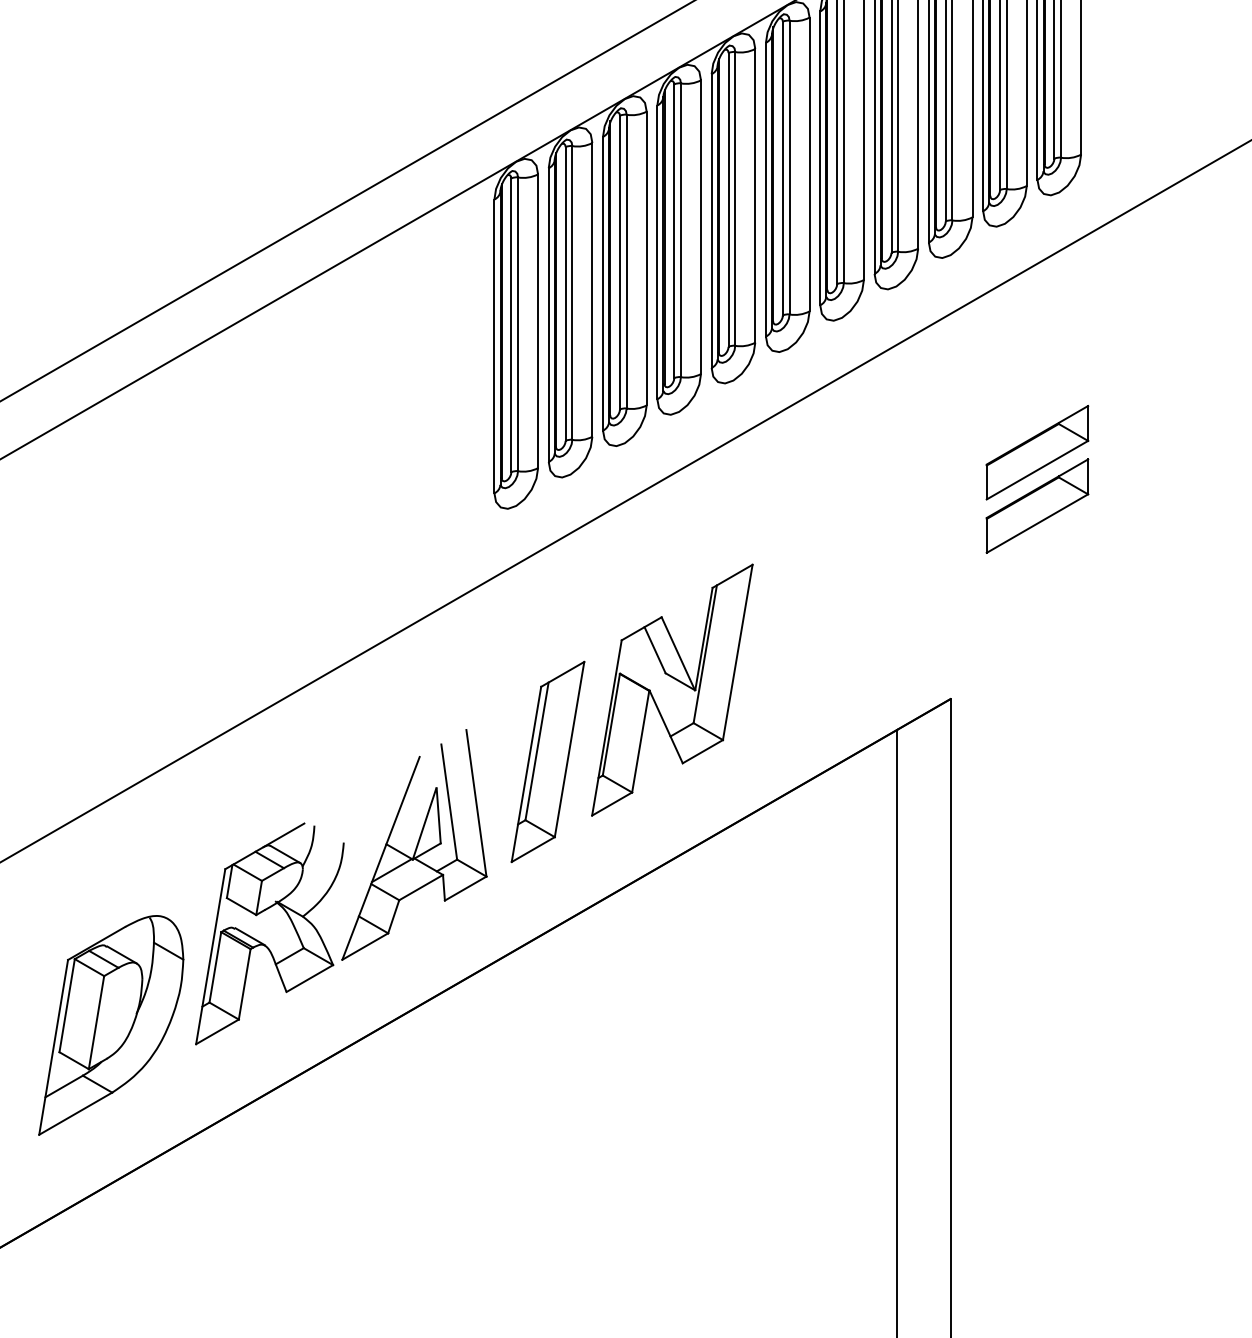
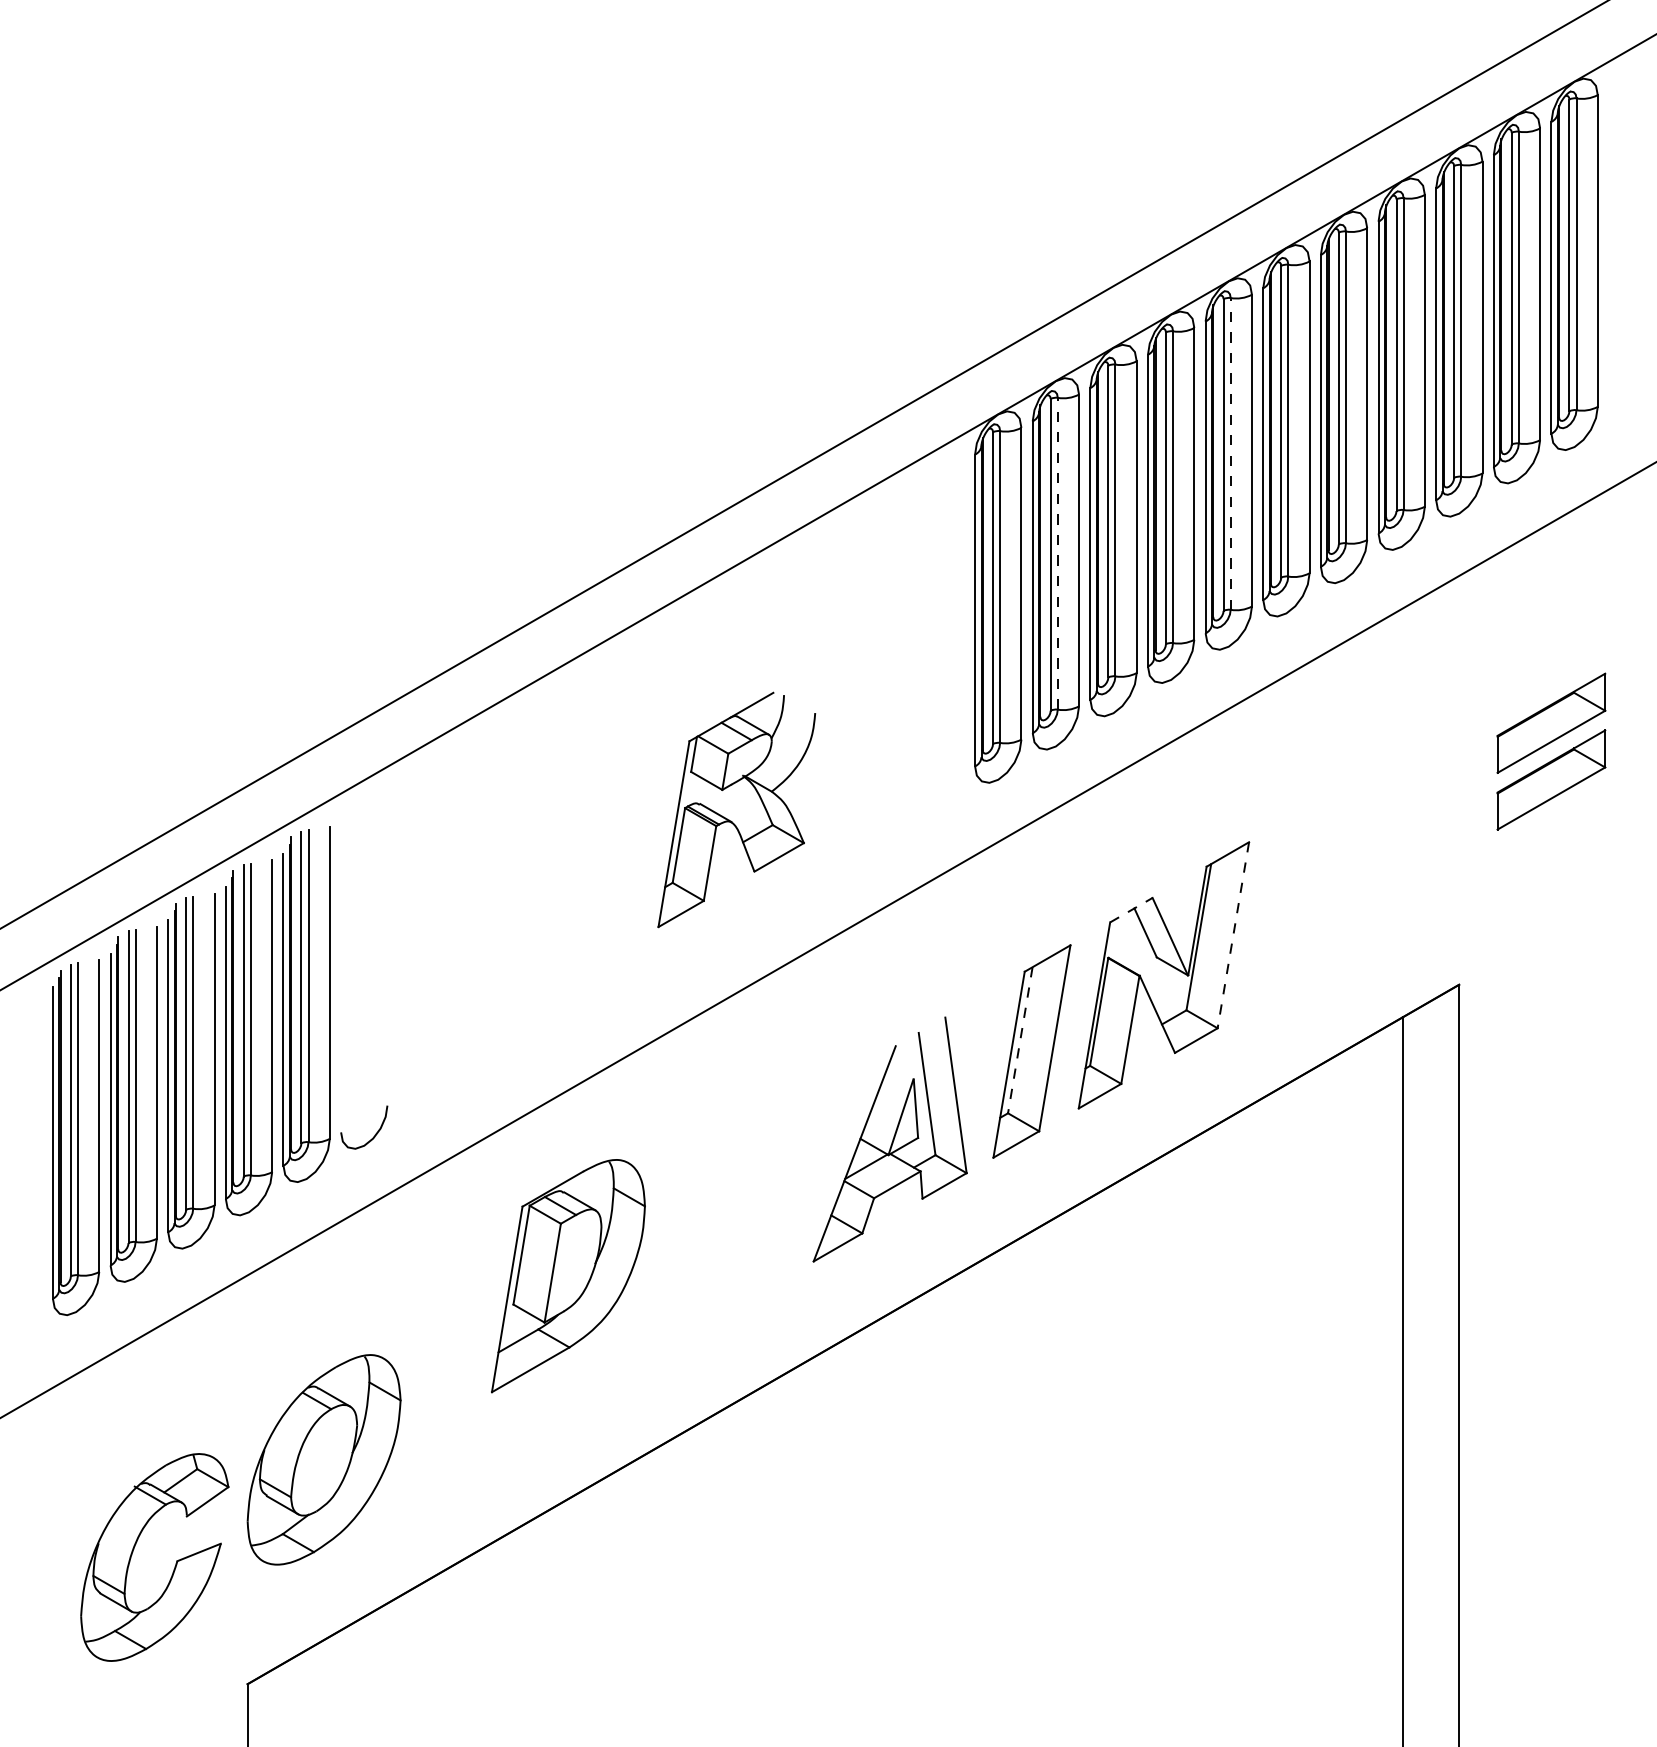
line: (735, 198) -> (1230, 453), solid -> dashed
line: (572, 292) -> (1057, 553), solid -> dashed
line: (641, 628) -> (1131, 909), solid -> dashed
line: (737, 652) -> (1233, 935), solid -> dashed
line: (537, 751) -> (1020, 1040), solid -> dashed
part: (269, 933) -> (736, 809), moved
part: (111, 1025) -> (568, 1276), moved

